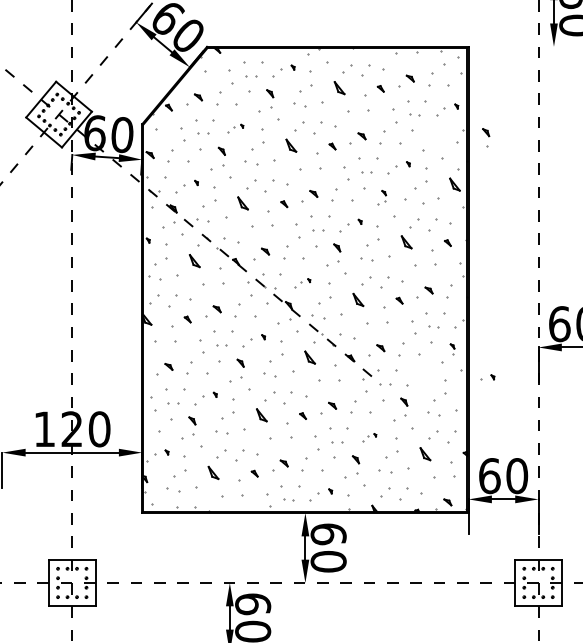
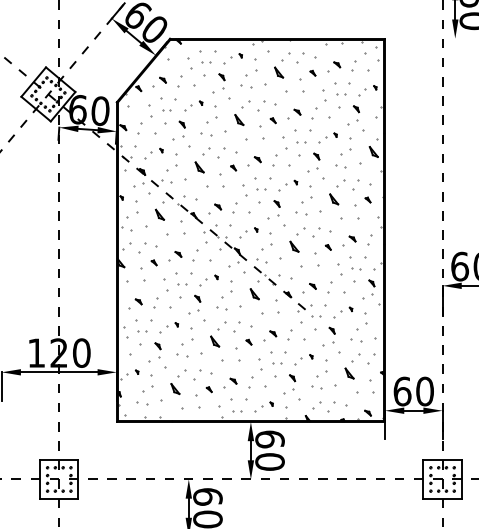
part: (235, 128) -> (193, 105), size x1.43
part: (484, 137) -> (355, 113), moved
part: (381, 197) -> (313, 162), size x1.67
part: (414, 202) -> (340, 166), size x0.62
part: (302, 282) -> (248, 232), size x1.43
part: (452, 349) -> (371, 287), size x1.67
part: (487, 377) -> (346, 309), moved
part: (369, 437) -> (303, 359), size x1.67

